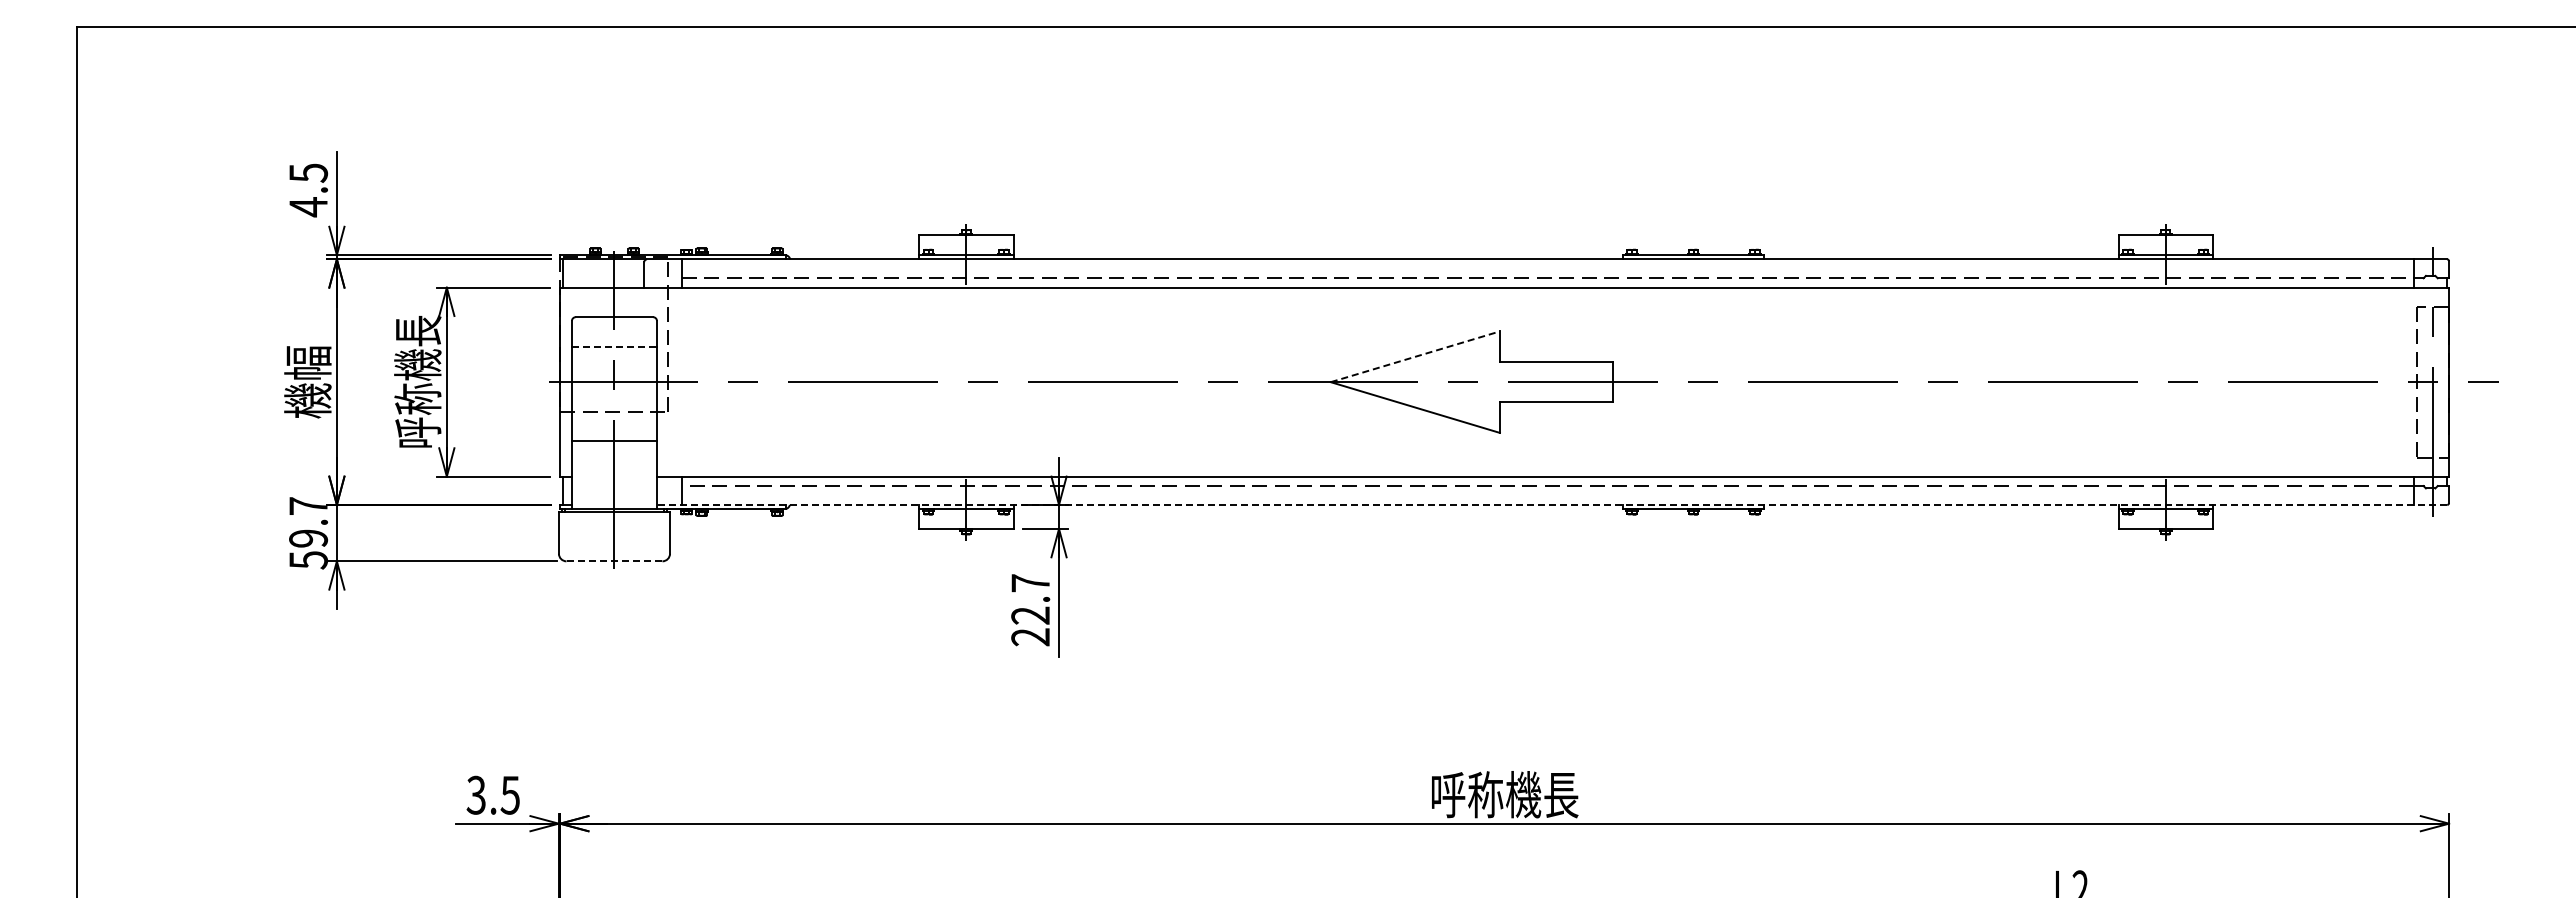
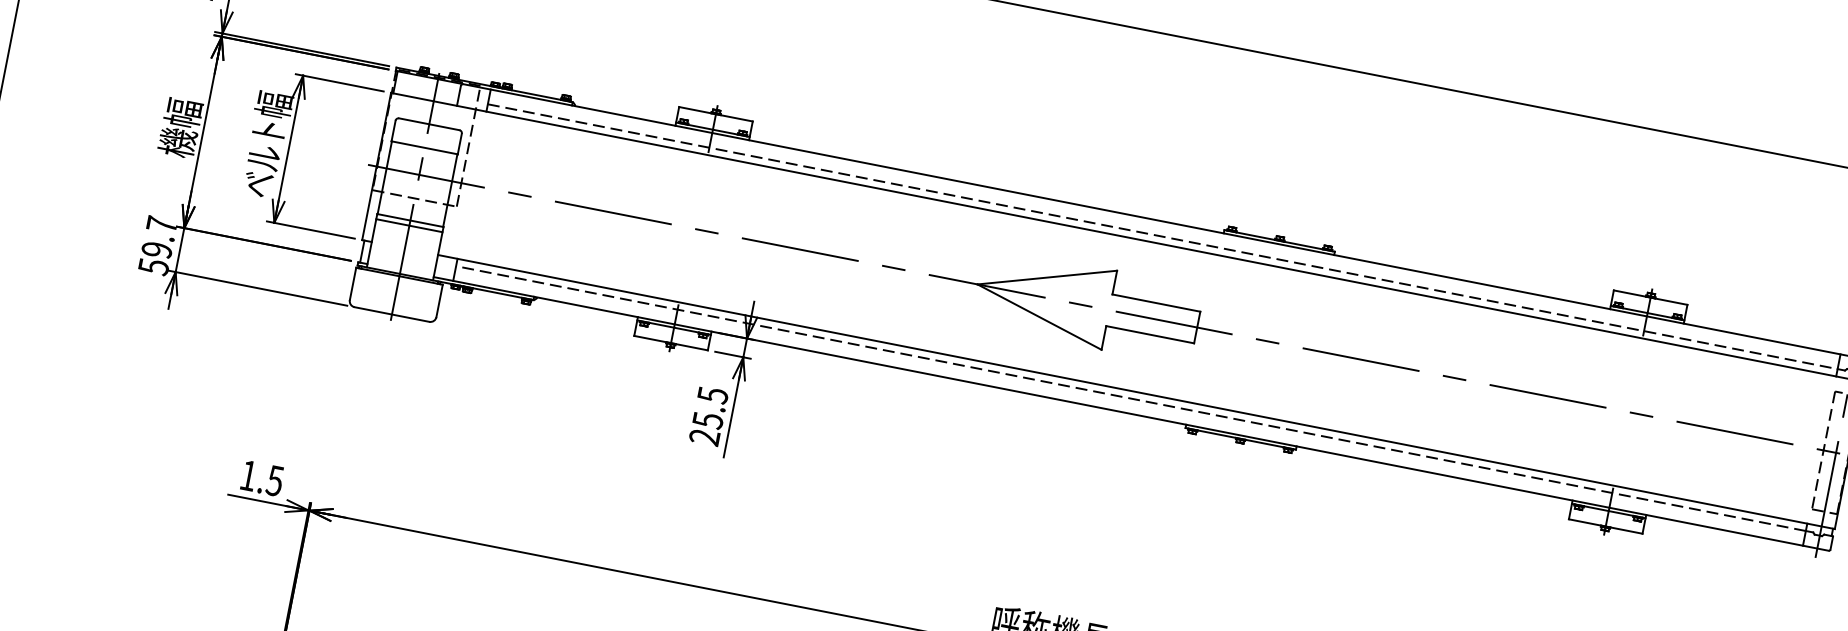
line: (614, 347) -> (424, 147), dashed -> solid
line: (1415, 356) -> (1047, 277), dashed -> solid
text: (417, 381) -> (265, 144), 呼称機長 -> ベルト幅
line: (613, 447) -> (408, 225), added
line: (1551, 504) -> (1130, 413), dashed -> solid
line: (614, 561) -> (391, 314), dashed -> solid
text: (1030, 599) -> (710, 407), 22.7 -> 25.5
text: (475, 794) -> (248, 474), 3.5 -> 1.5

